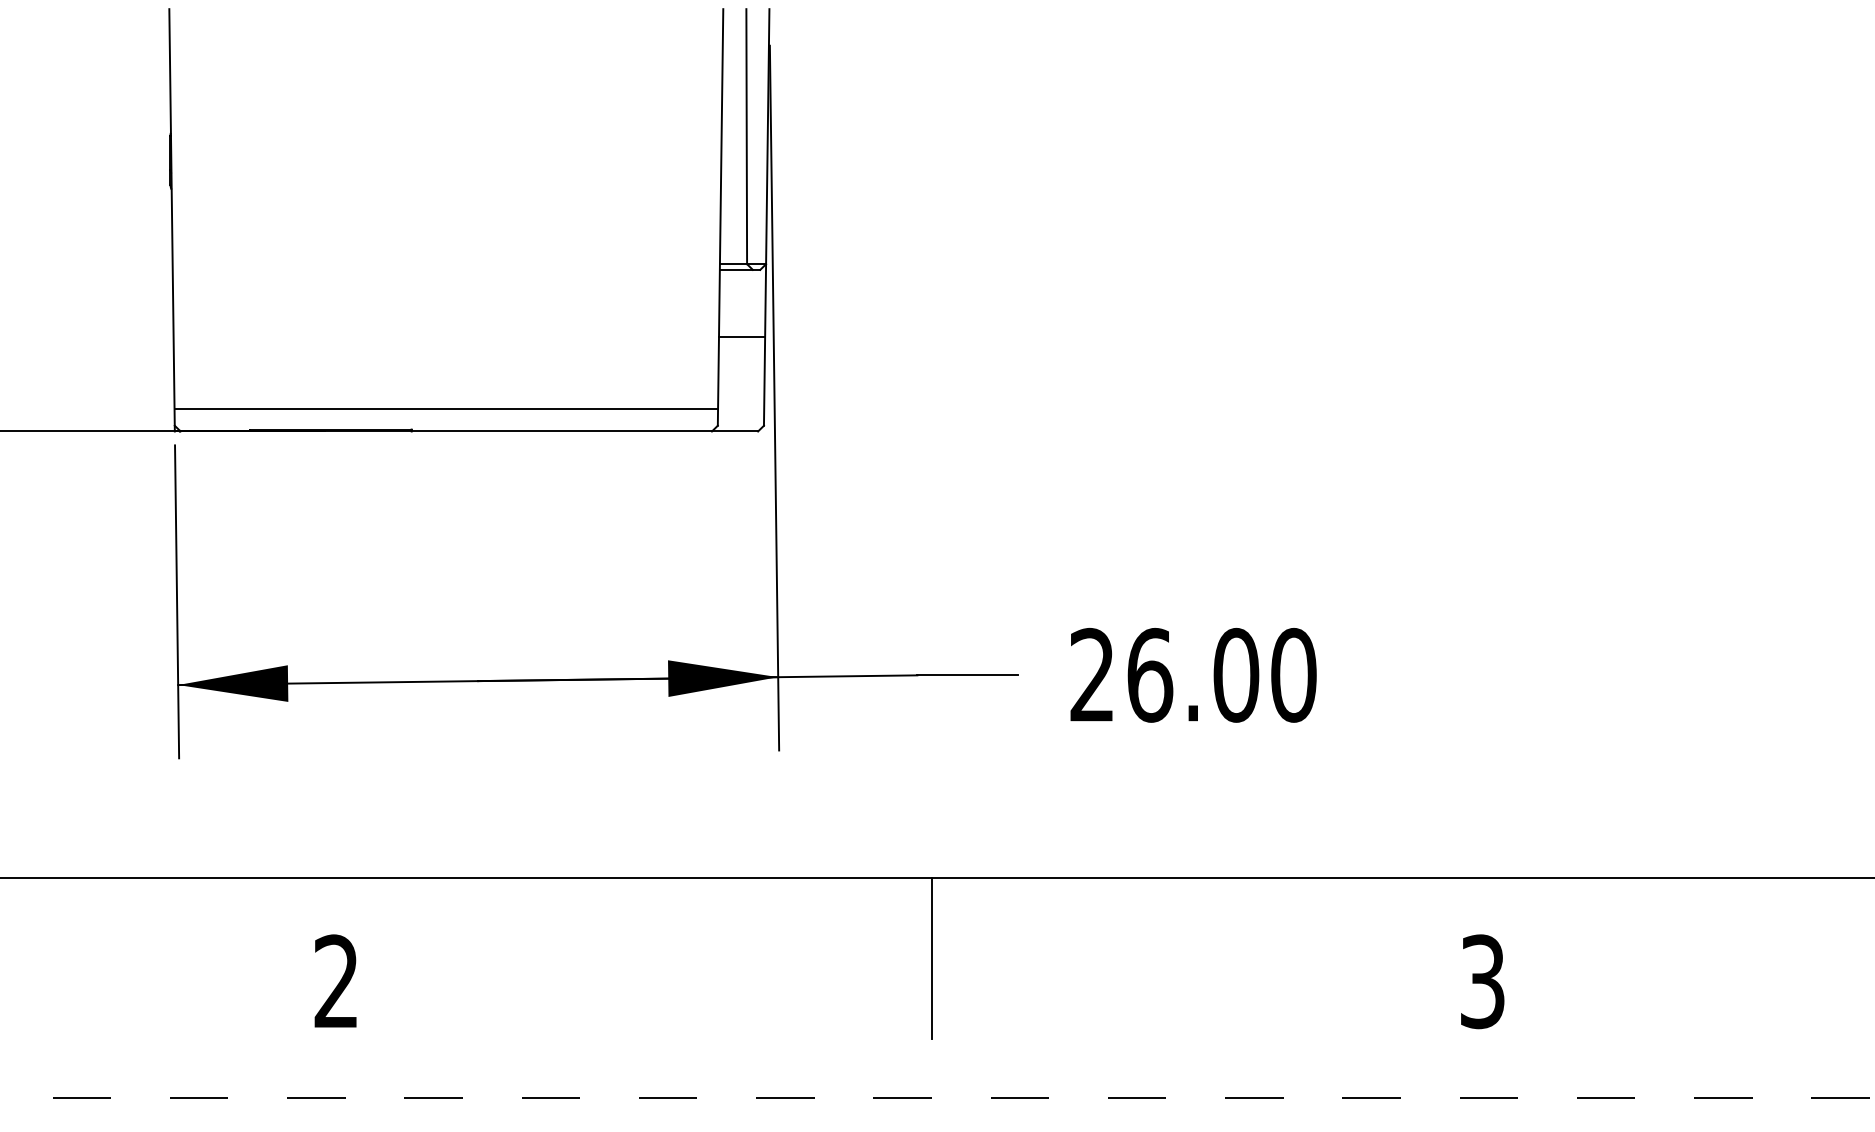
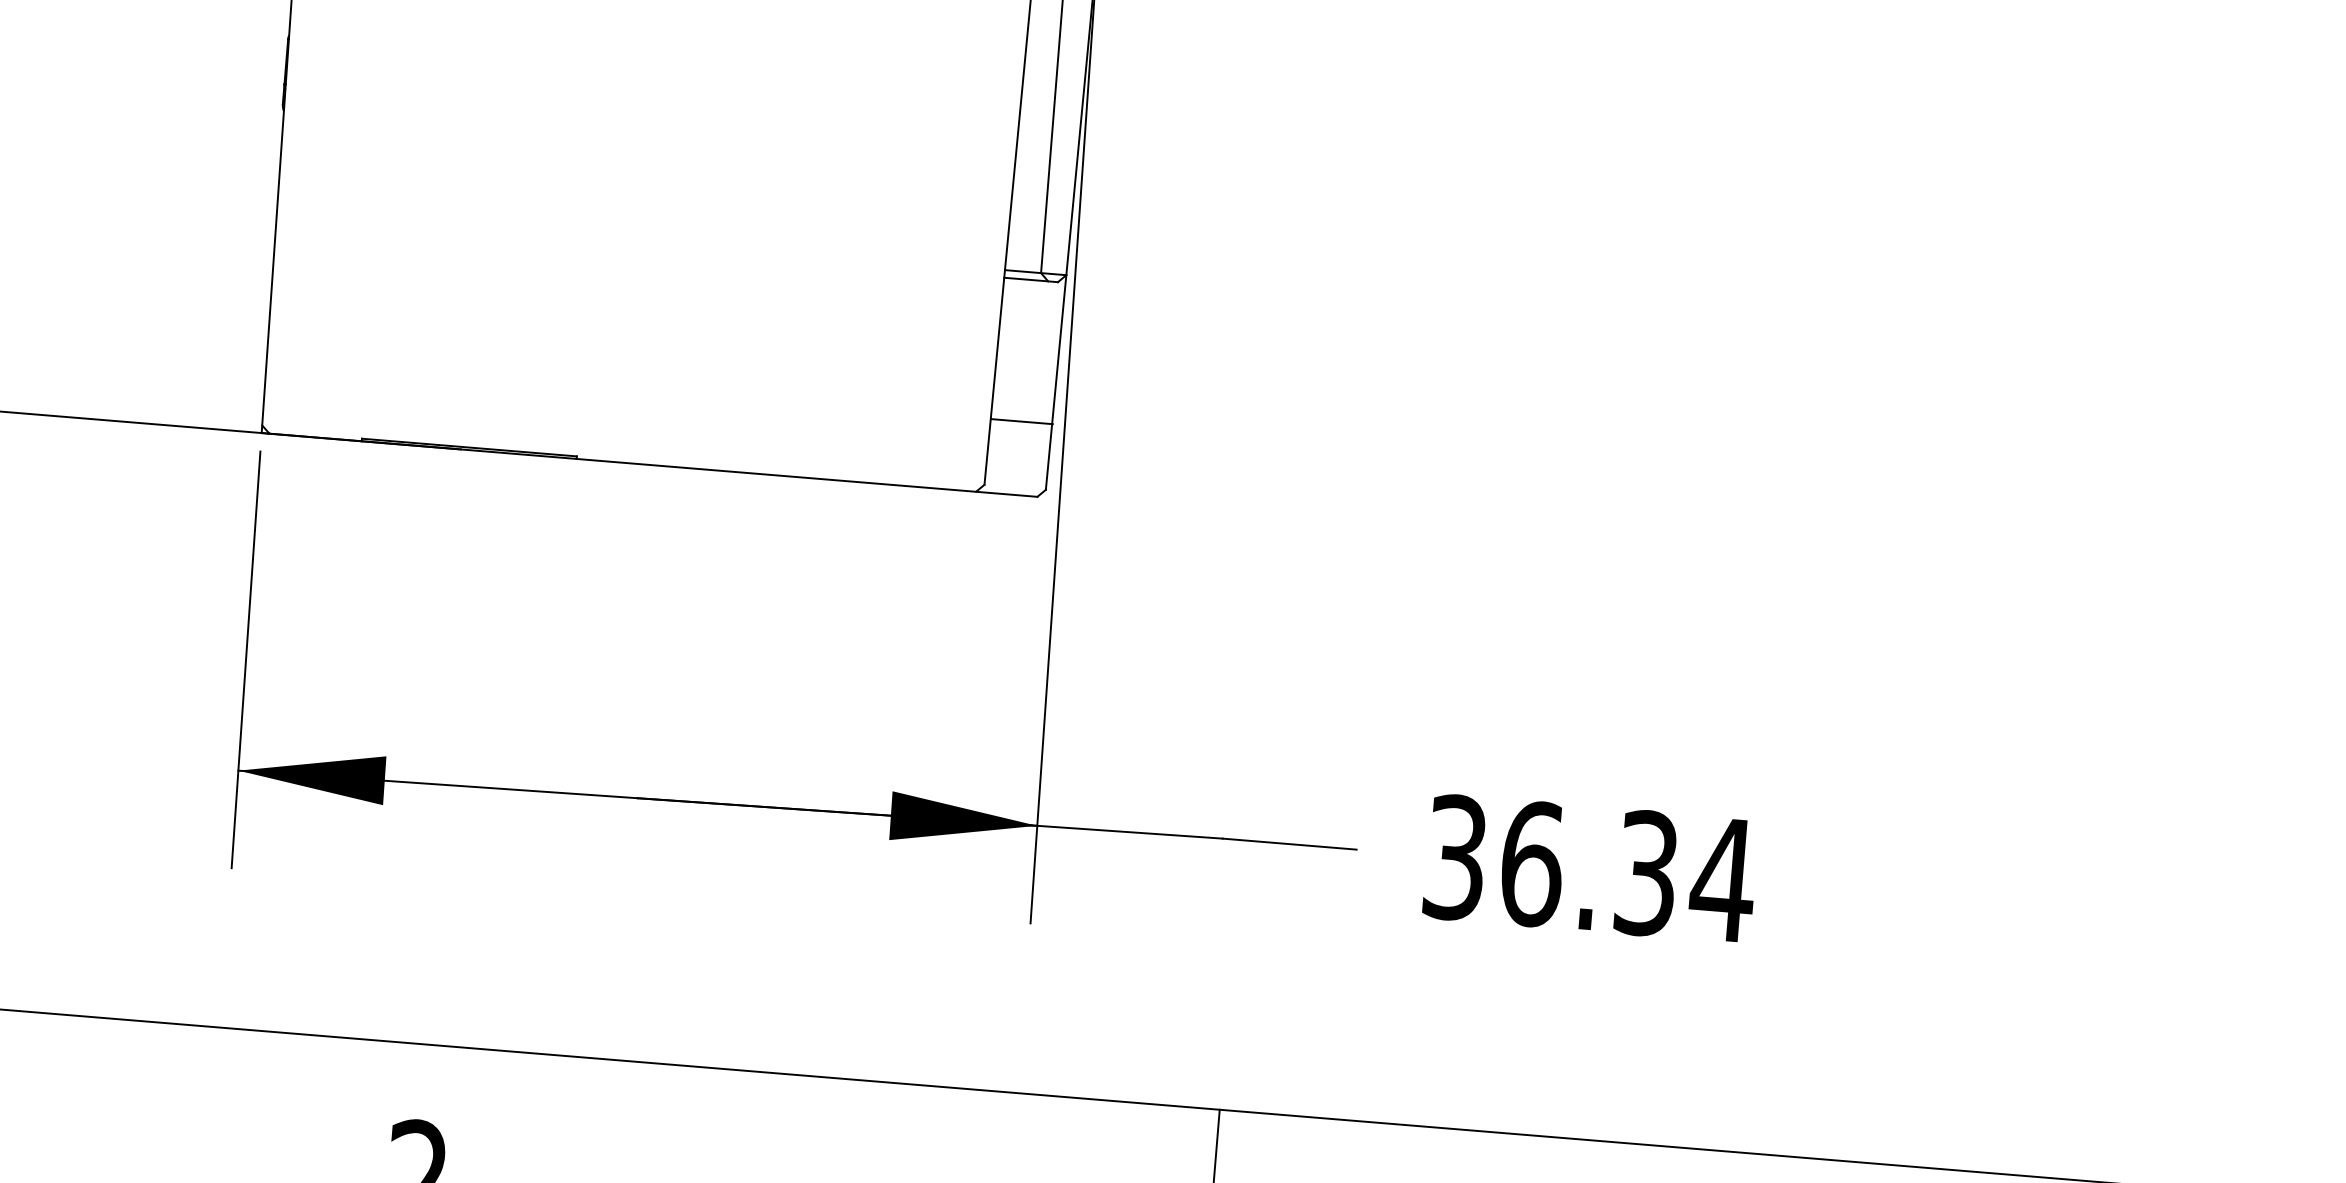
line: (742, 337) -> (1022, 421), moved
line: (446, 408) -> (625, 432), removed
text: (1193, 674) -> (1589, 867), 26.00 -> 36.34

